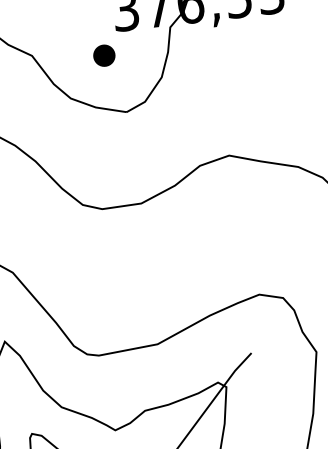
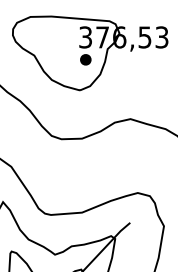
part: (103, 55) -> (85, 59), moved

